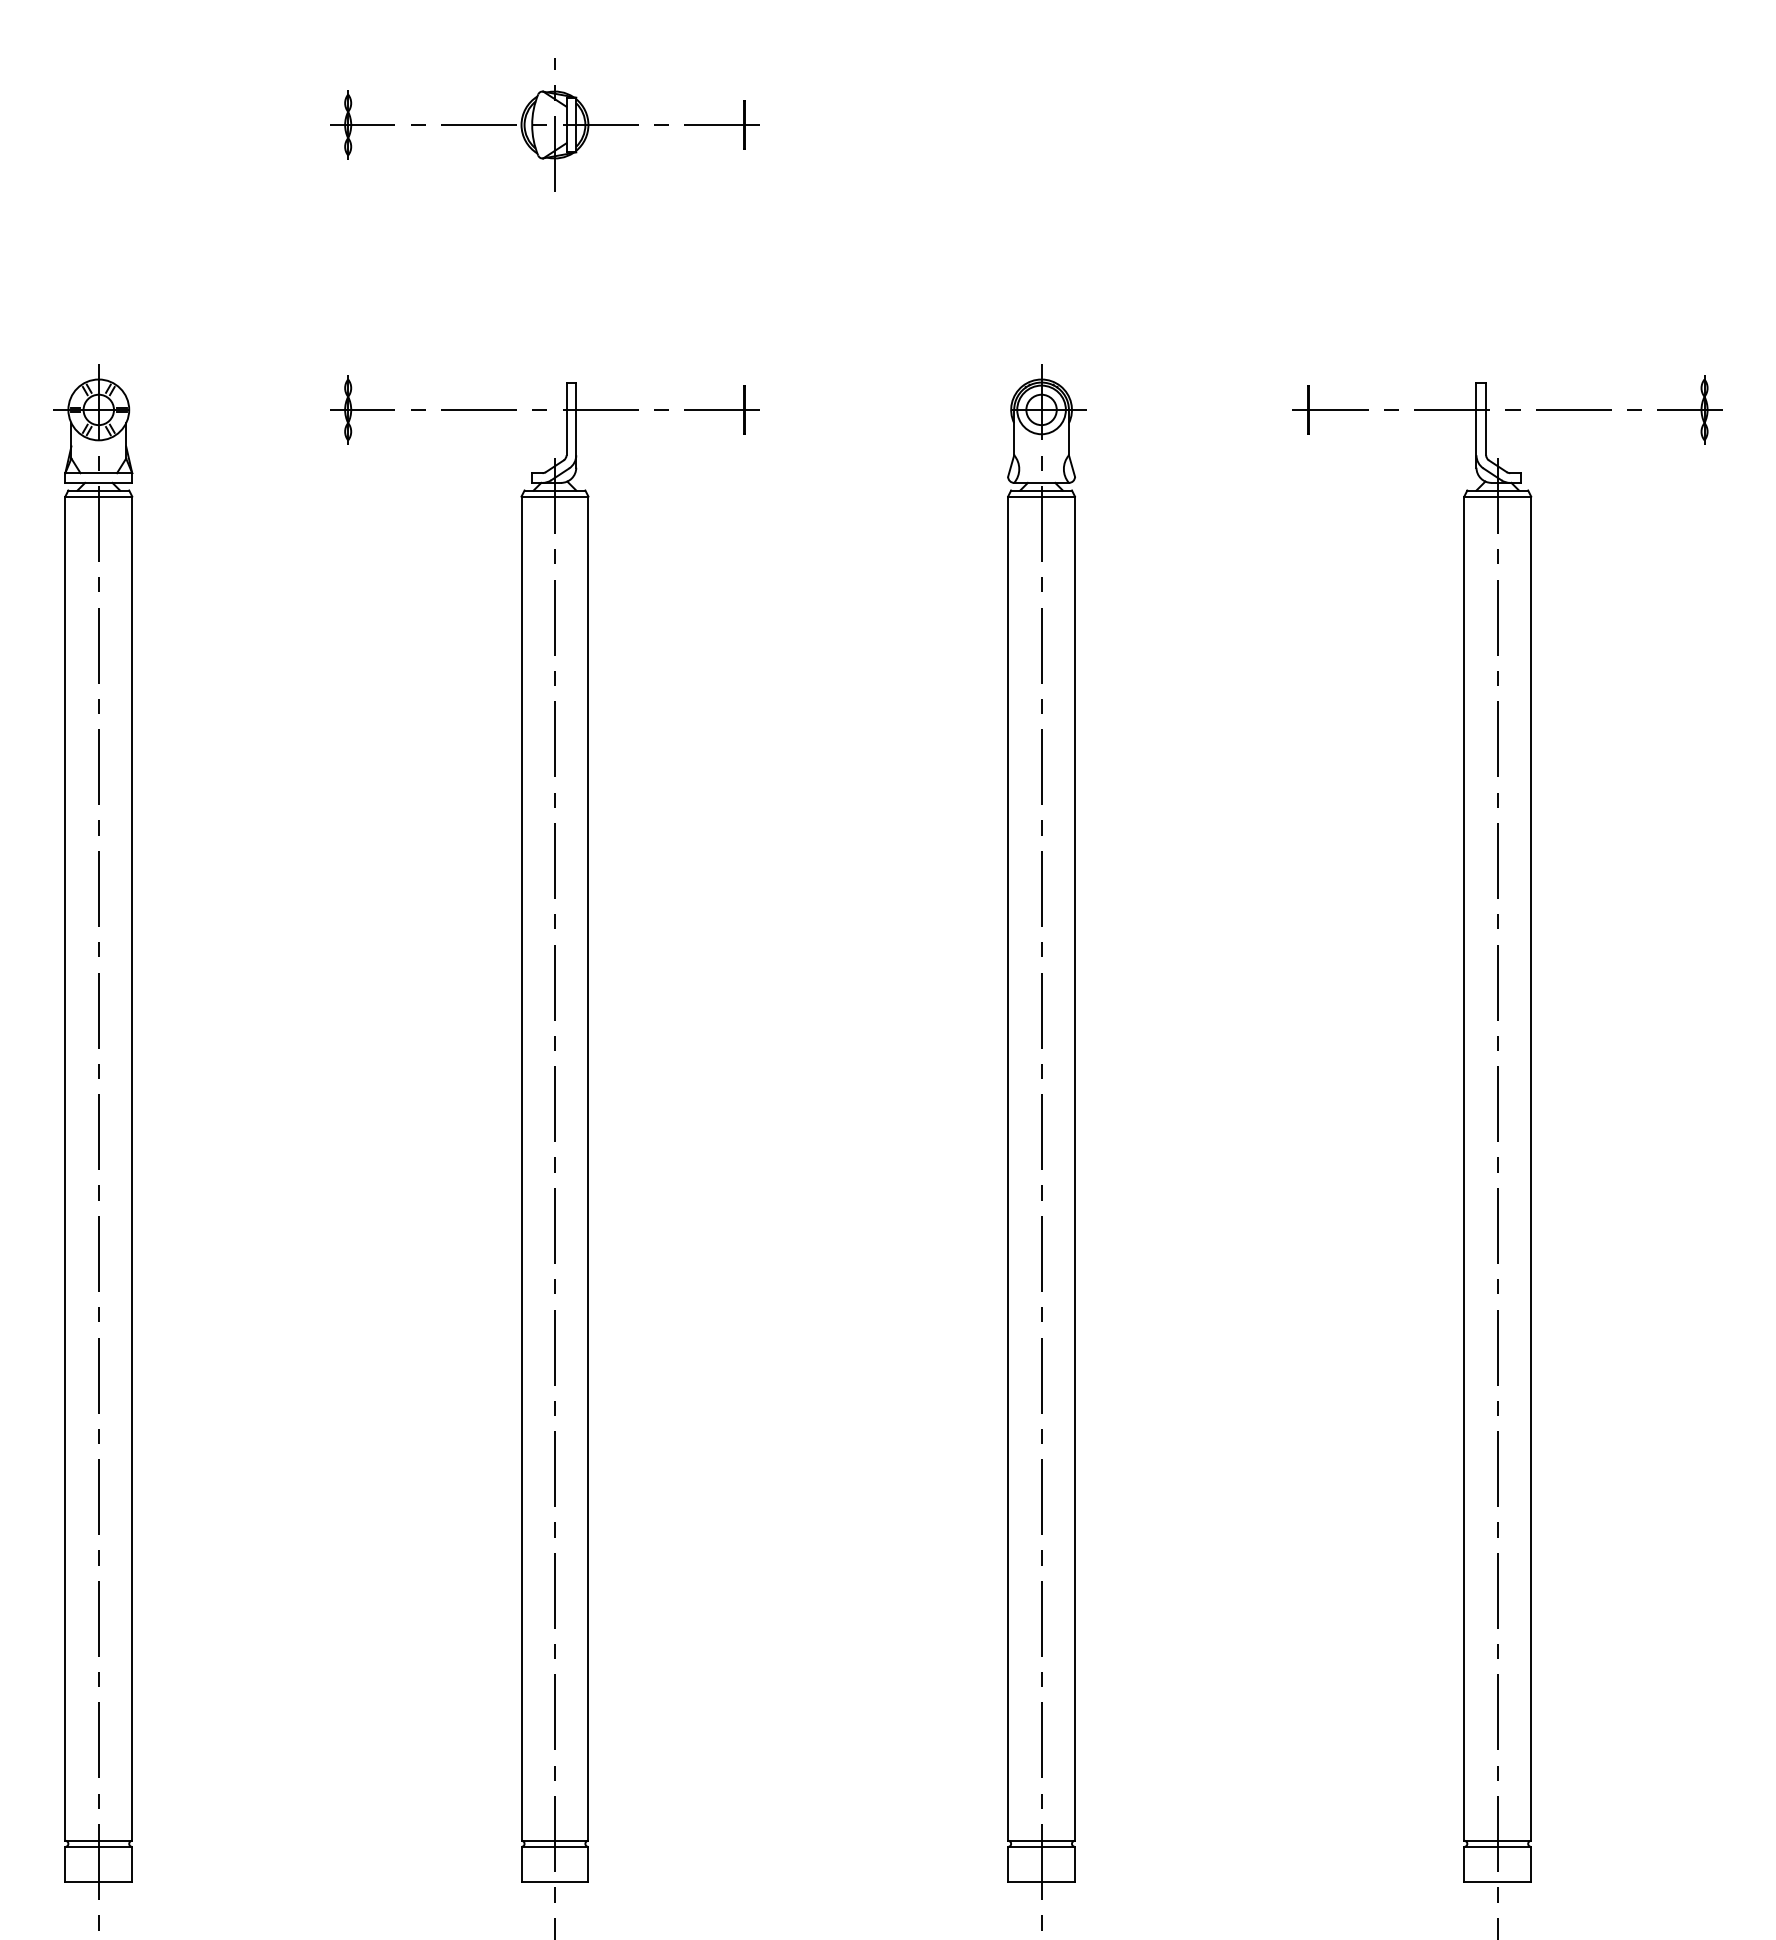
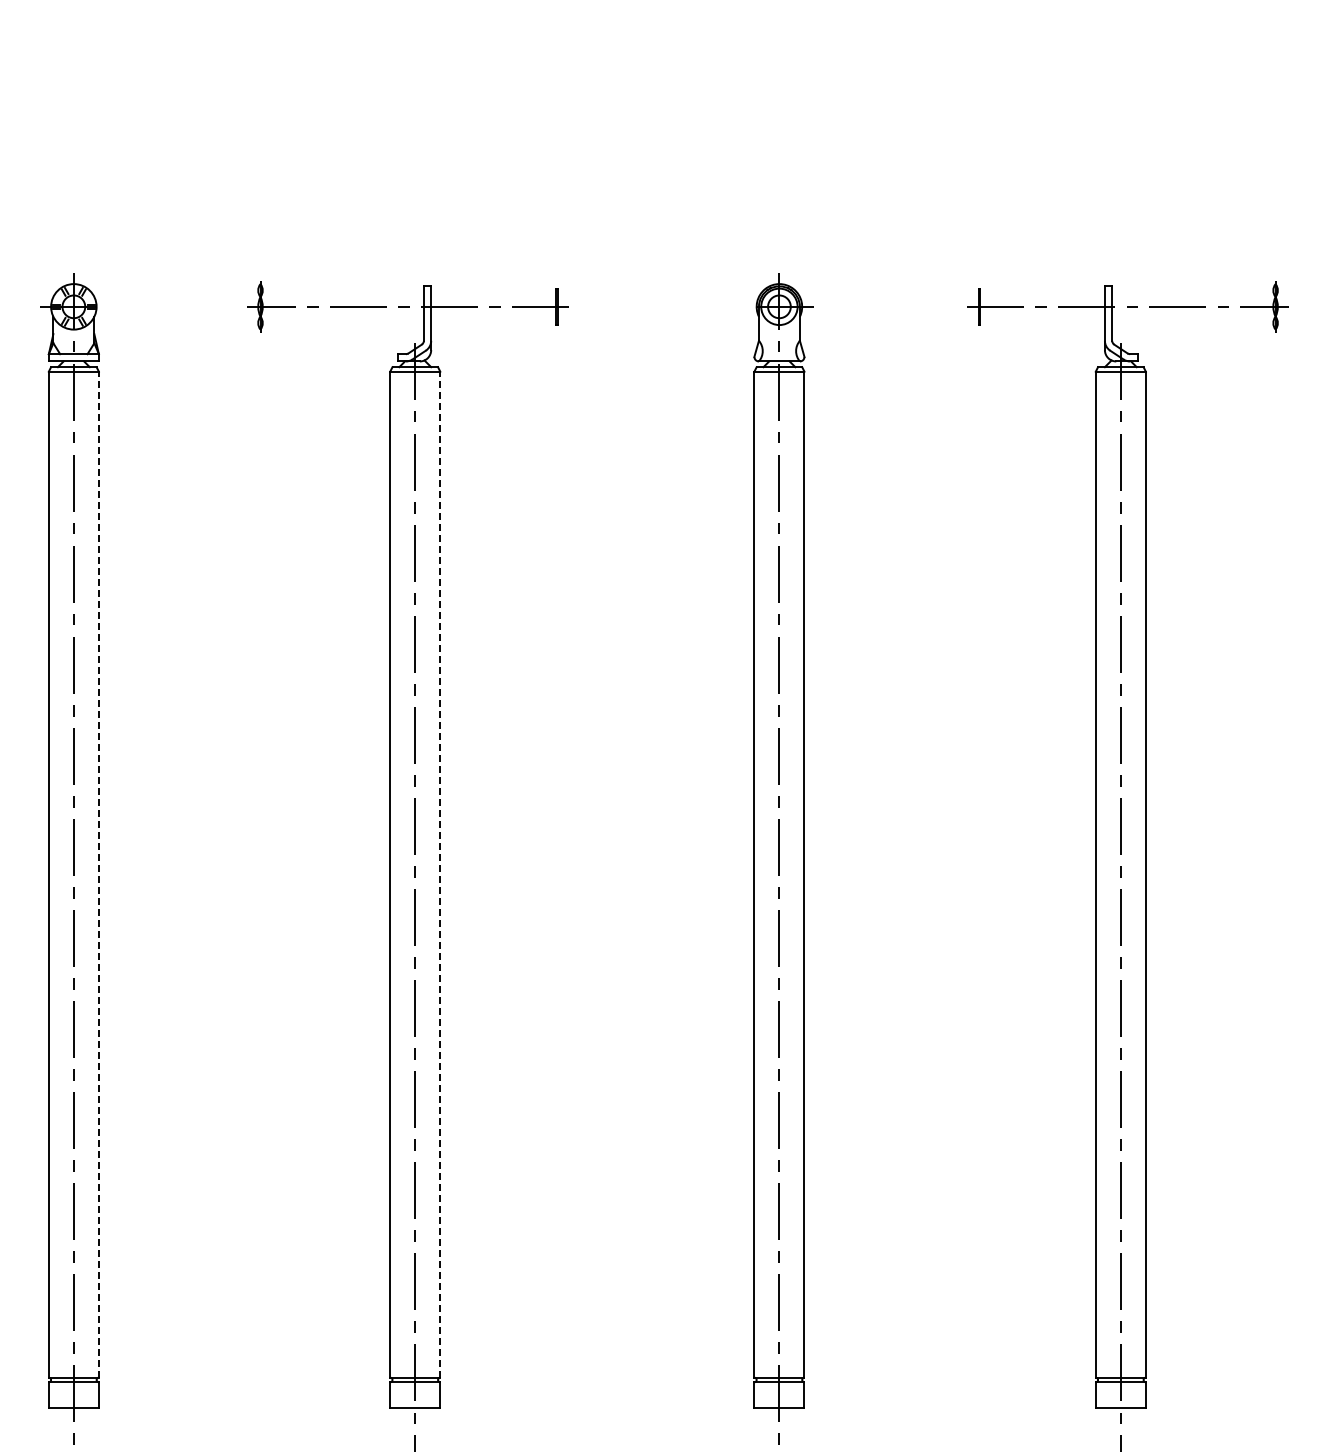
part: (544, 124) -> (407, 93), removed
line: (131, 1168) -> (98, 874), solid -> dashed
line: (588, 1168) -> (440, 874), solid -> dashed

